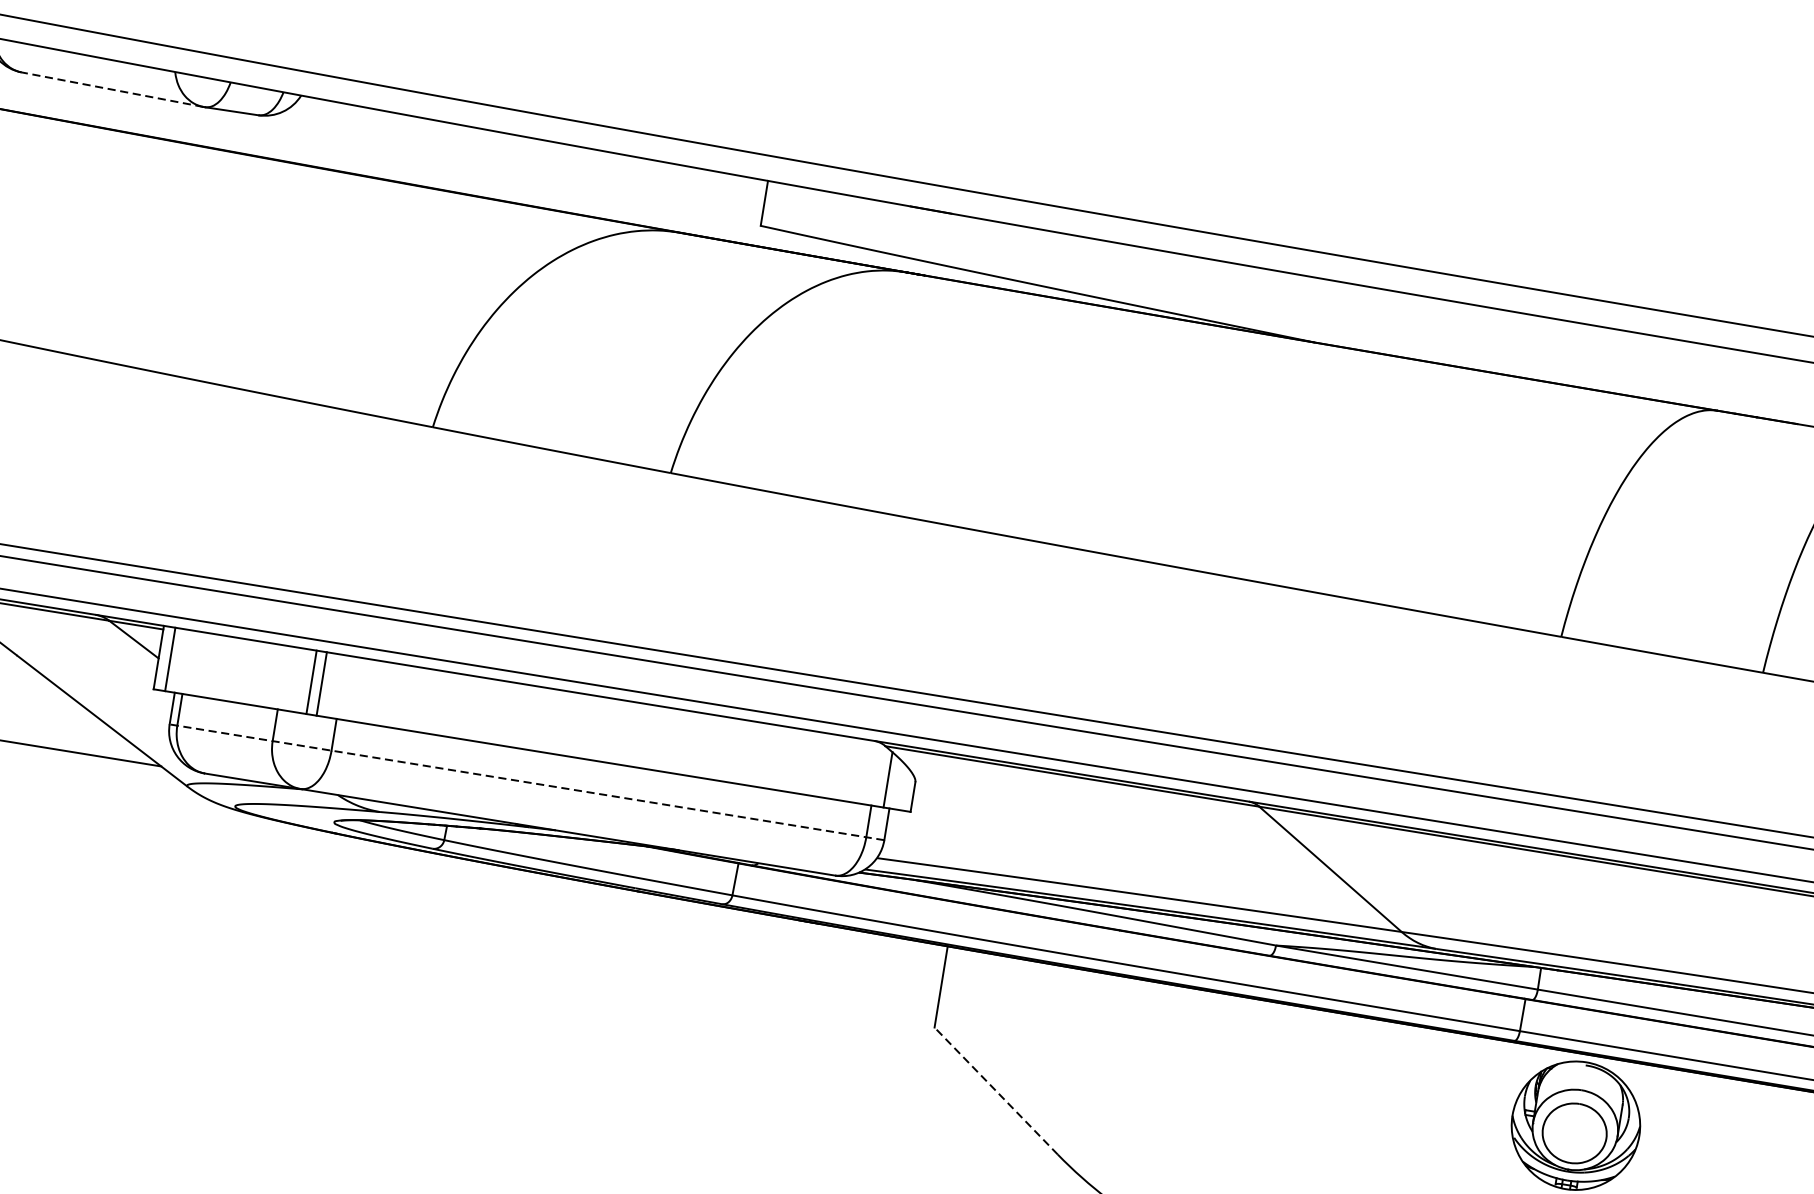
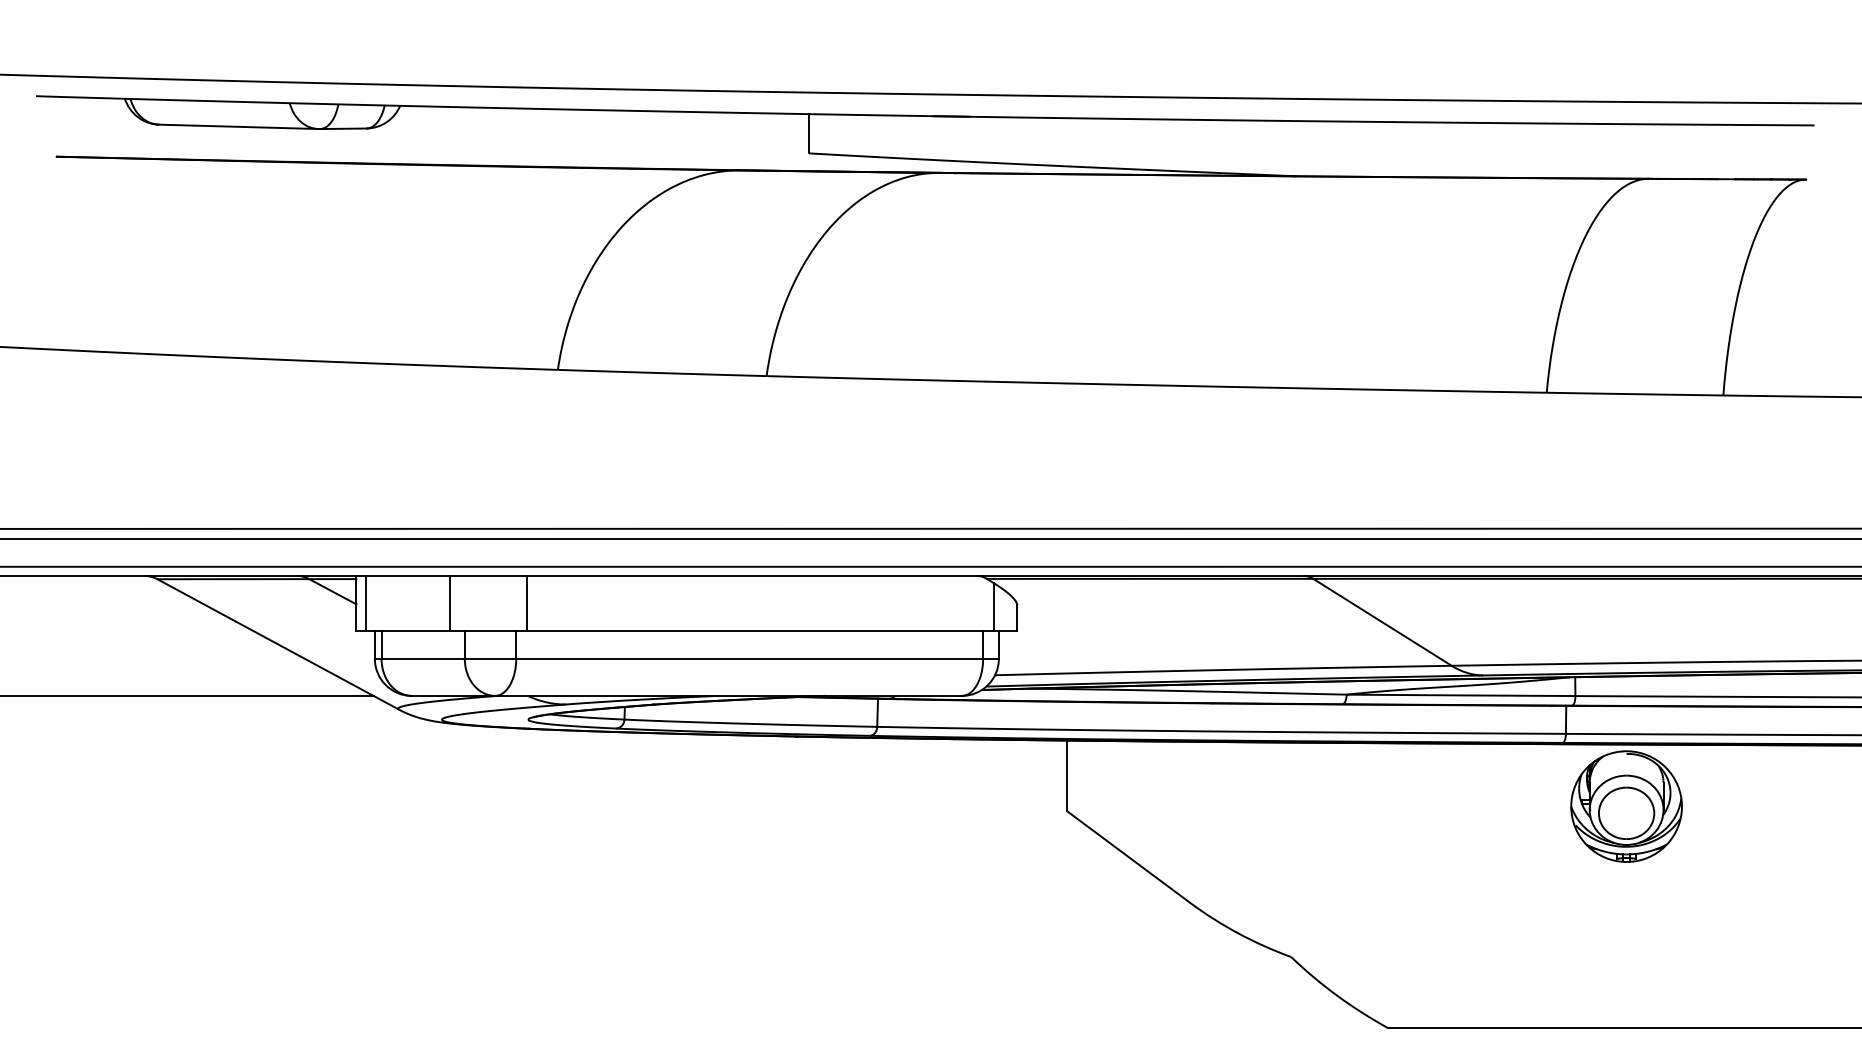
line: (112, 89) -> (238, 126), dashed -> solid
line: (311, 682) -> (526, 603), moved
line: (321, 683) -> (449, 603), moved
line: (526, 781) -> (686, 658), dashed -> solid
line: (996, 1090) -> (1128, 856), dashed -> solid

